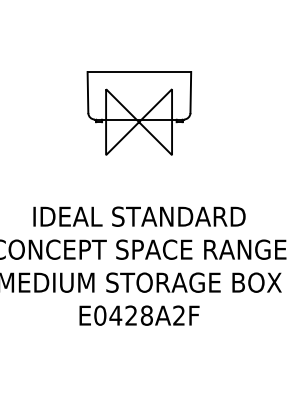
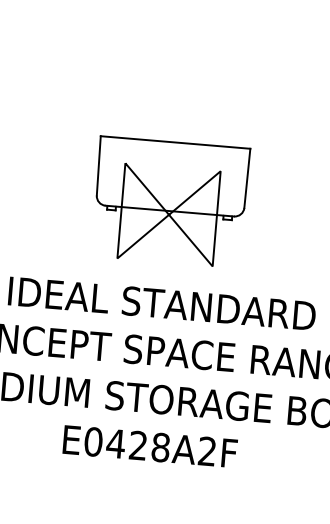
part: (139, 113) -> (170, 202), moved

